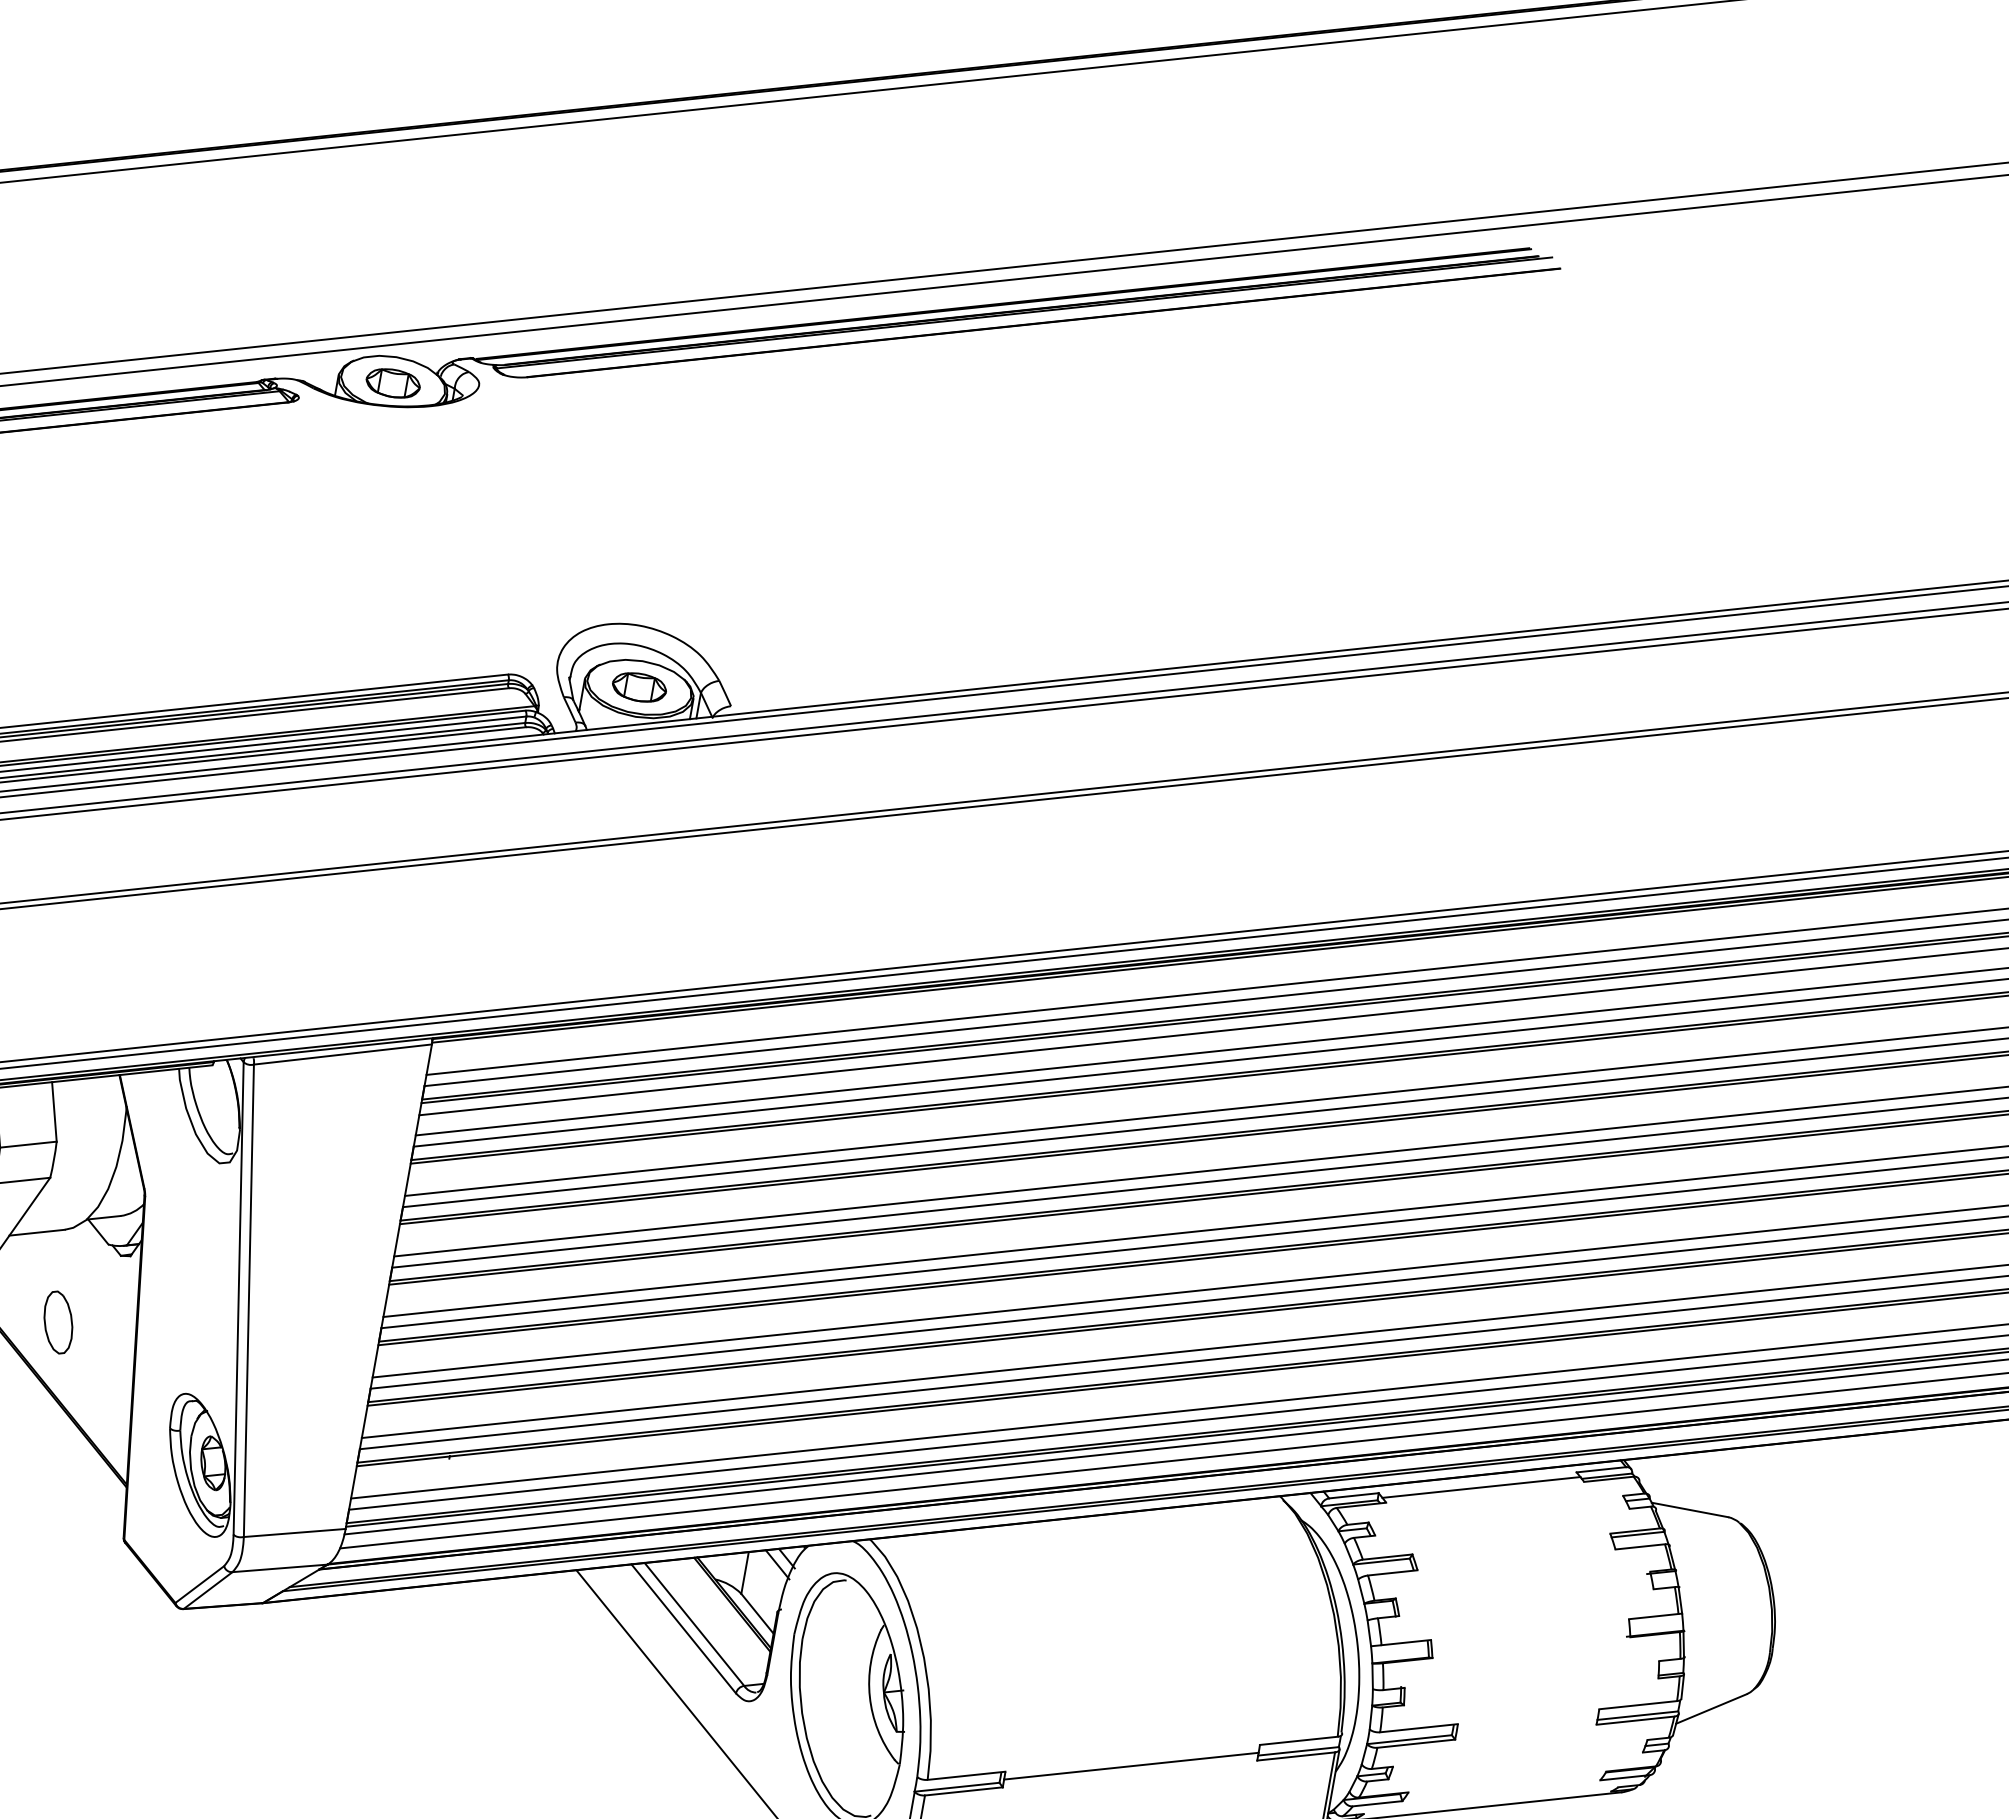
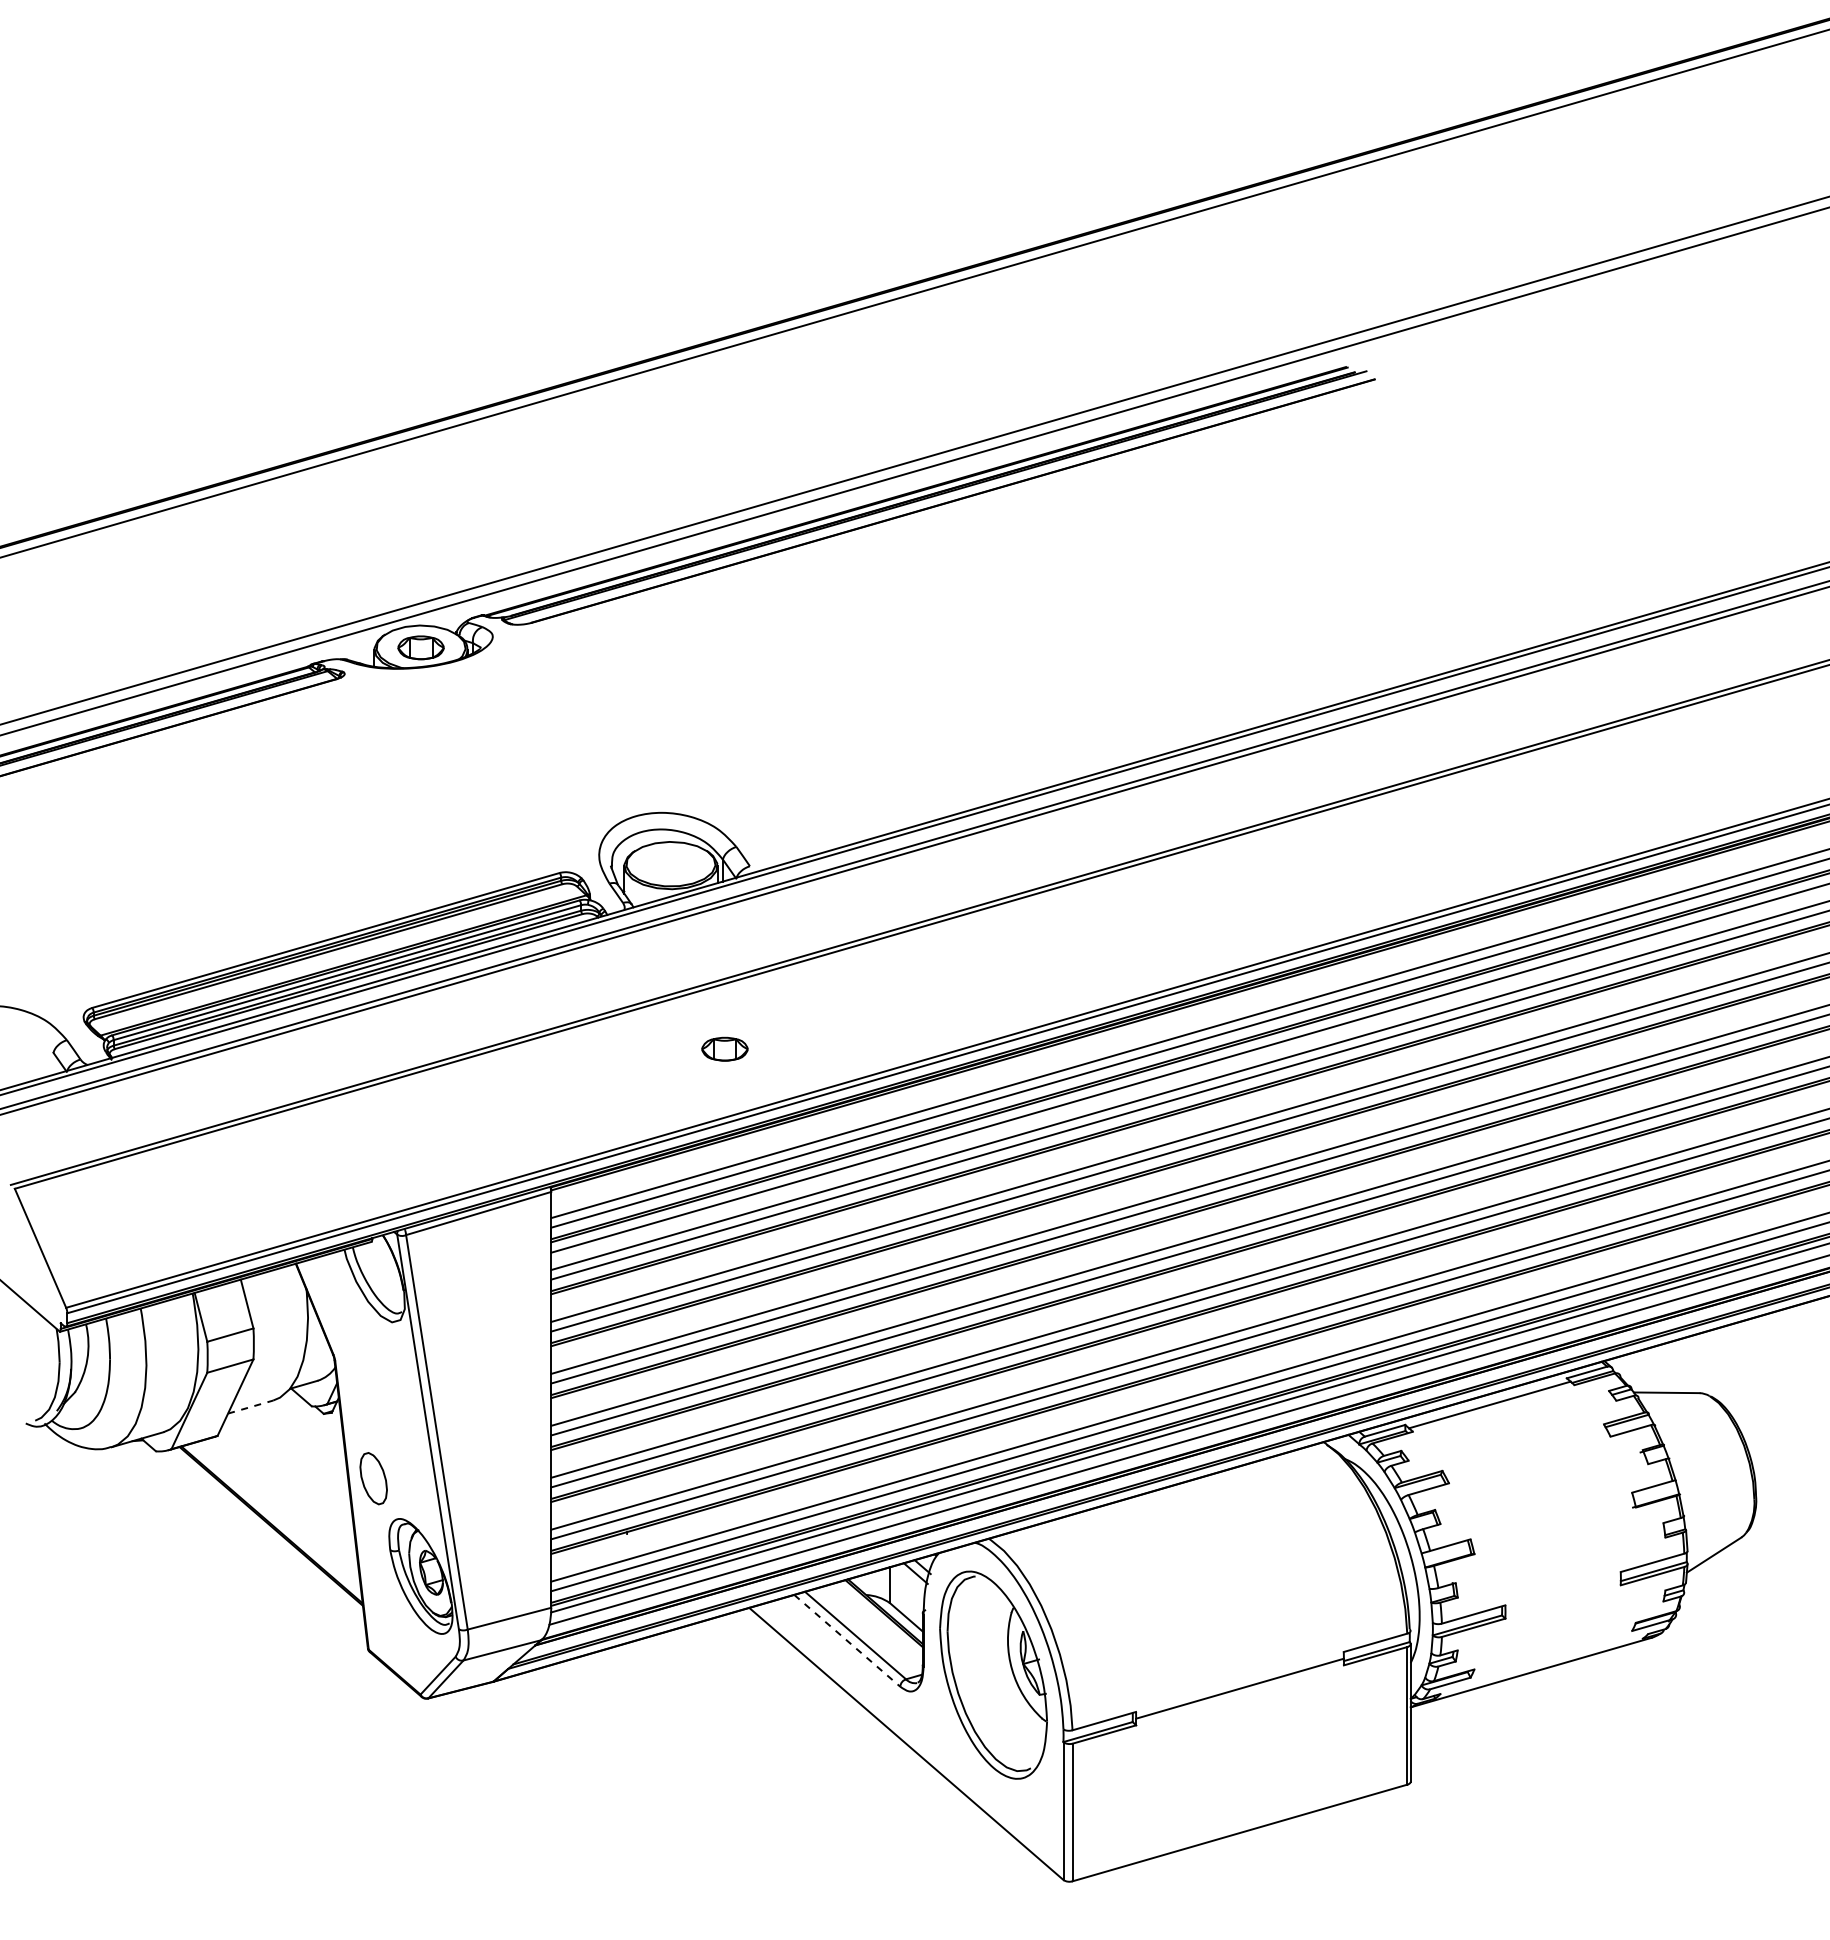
part: (639, 686) -> (724, 1048), moved
line: (38, 1232) -> (251, 1406), solid -> dashed
part: (58, 1322) -> (373, 1478), moved
line: (683, 1629) -> (847, 1641), solid -> dashed

